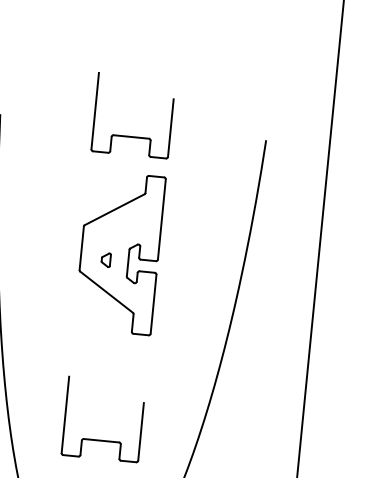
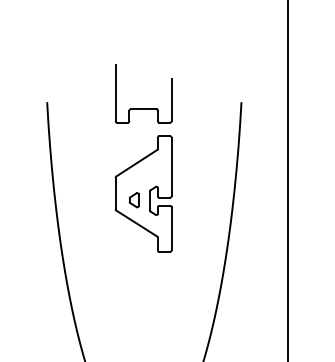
part: (105, 260) -> (133, 200), size x1.43
part: (101, 439) -> (143, 330), removed

